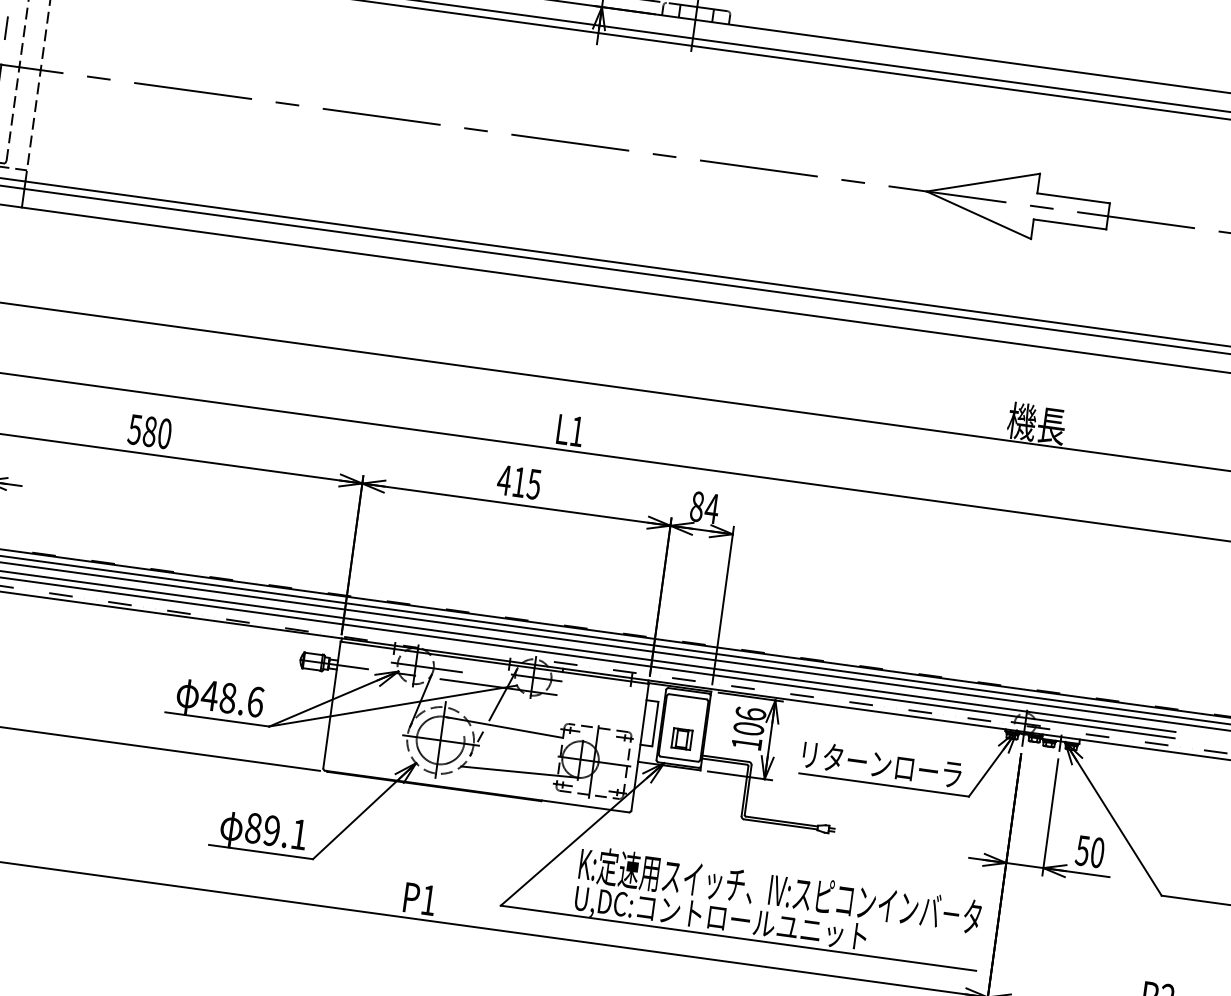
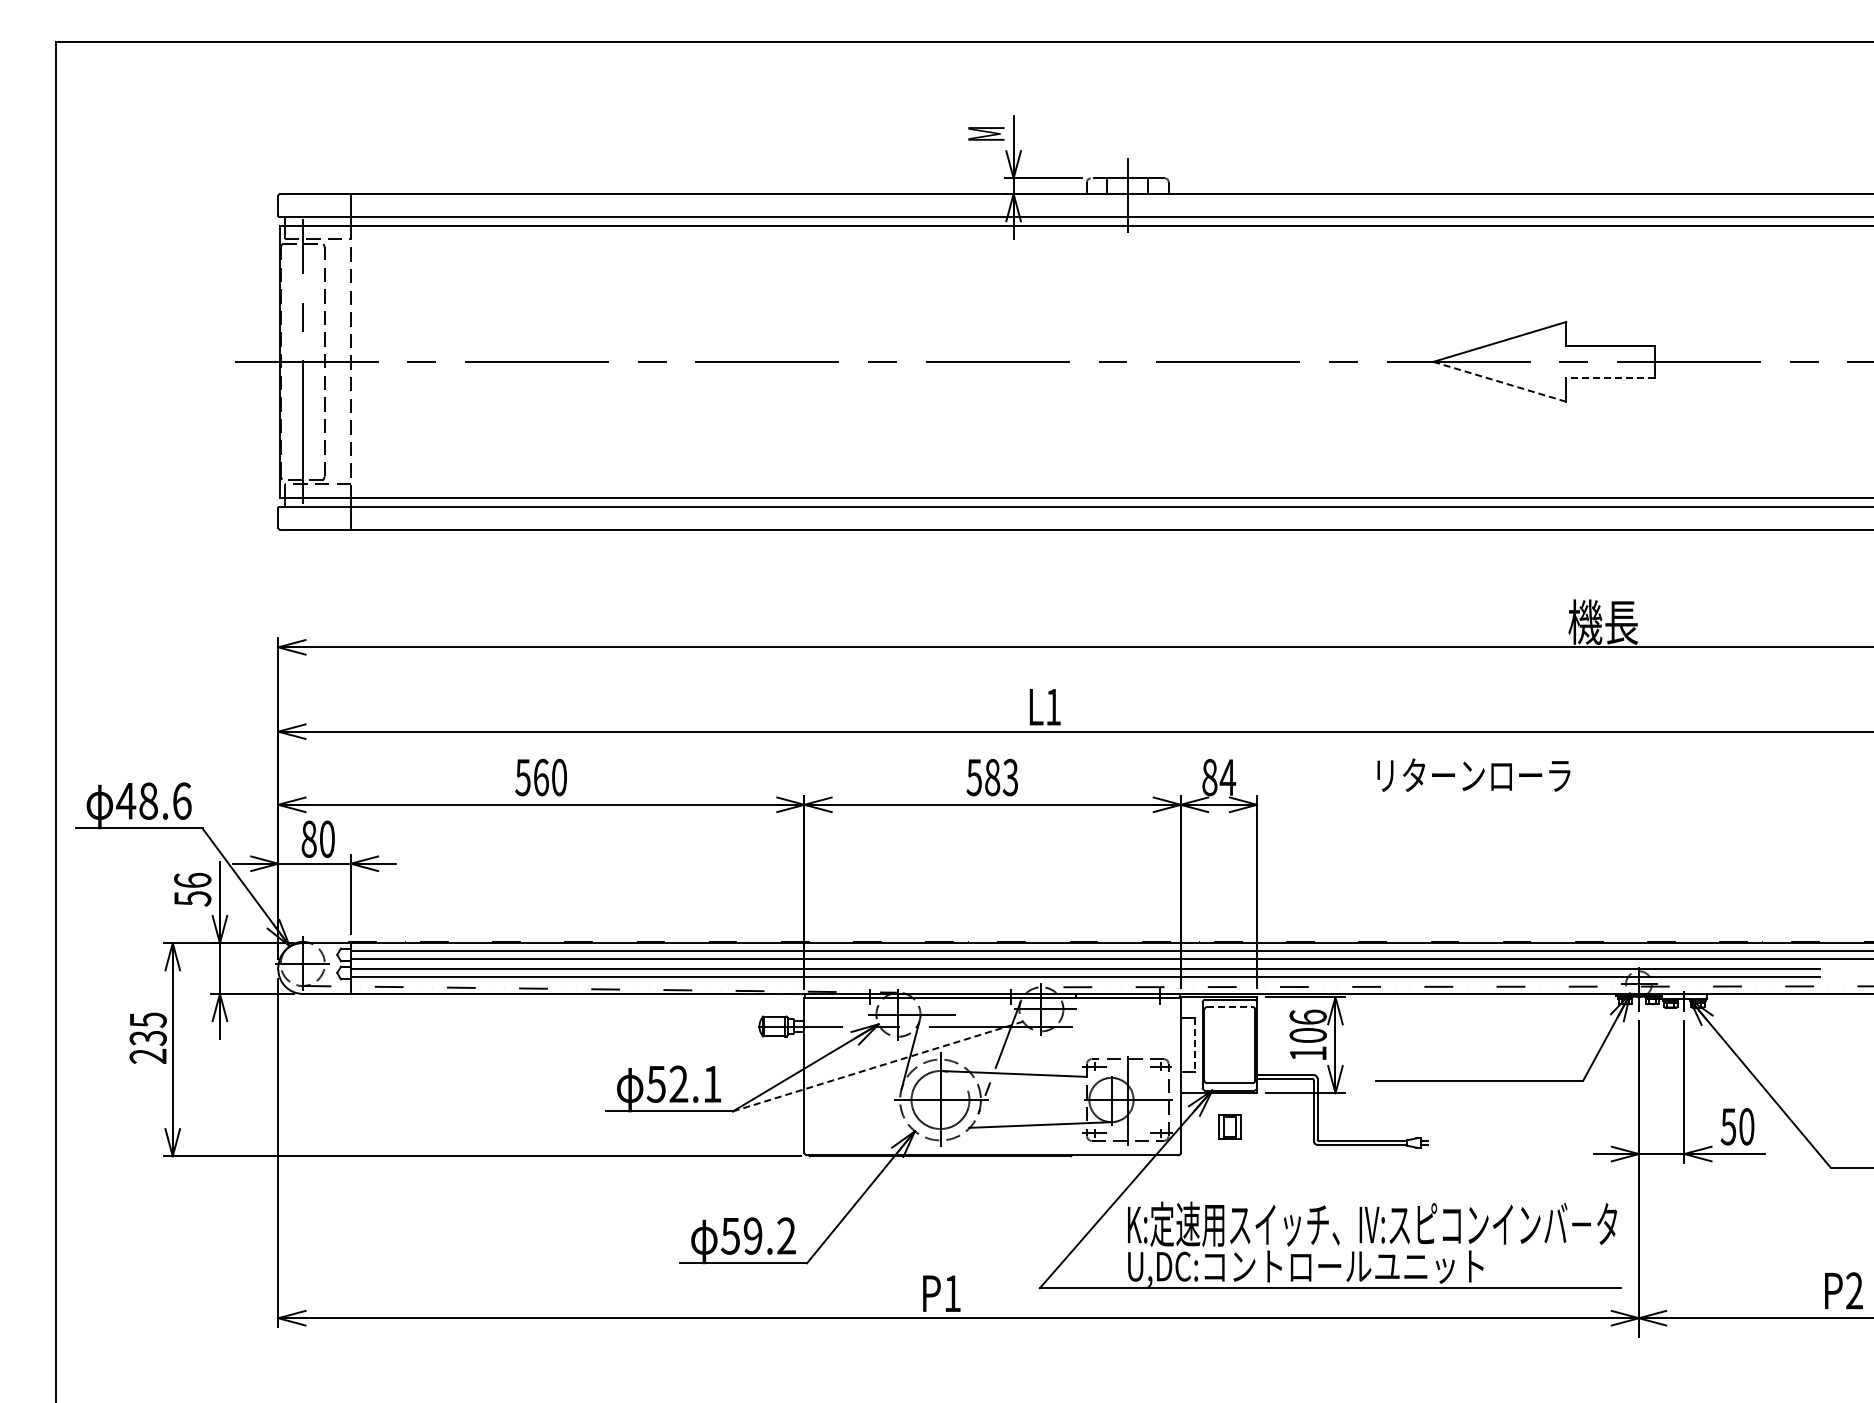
line: (978, 214) -> (1499, 381), solid -> dashed
line: (1070, 224) -> (1610, 377), solid -> dashed
text: (149, 431) -> (540, 777), 580 -> 560
text: (519, 482) -> (992, 777), 415 -> 583
line: (687, 697) -> (1229, 1007), solid -> dashed
text: (232, 698) -> (683, 1083), 48.6 -> 52.1
line: (392, 705) -> (877, 1066), solid -> dashed
line: (655, 724) -> (1195, 1045), solid -> dashed
part: (681, 738) -> (1229, 1126), moved
text: (881, 763) -> (1473, 774), moved
text: (276, 830) -> (758, 1235), 89.1 -> 59.2

